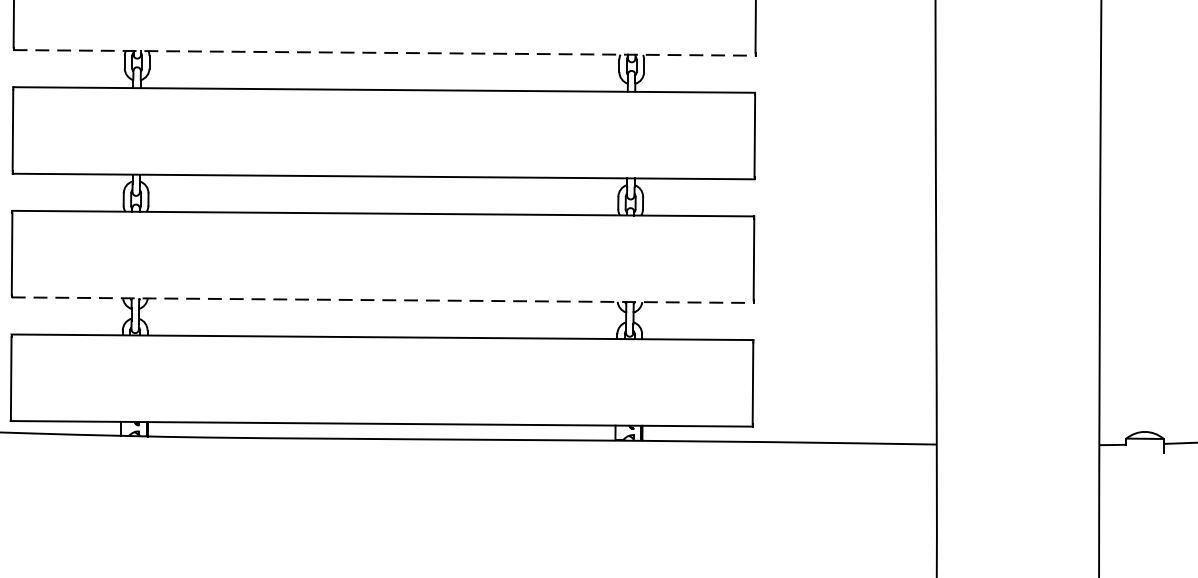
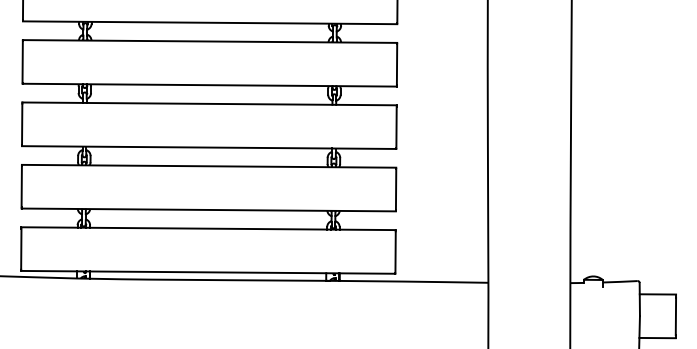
line: (386, 53) -> (210, 85), dashed -> solid
line: (384, 299) -> (209, 209), dashed -> solid

